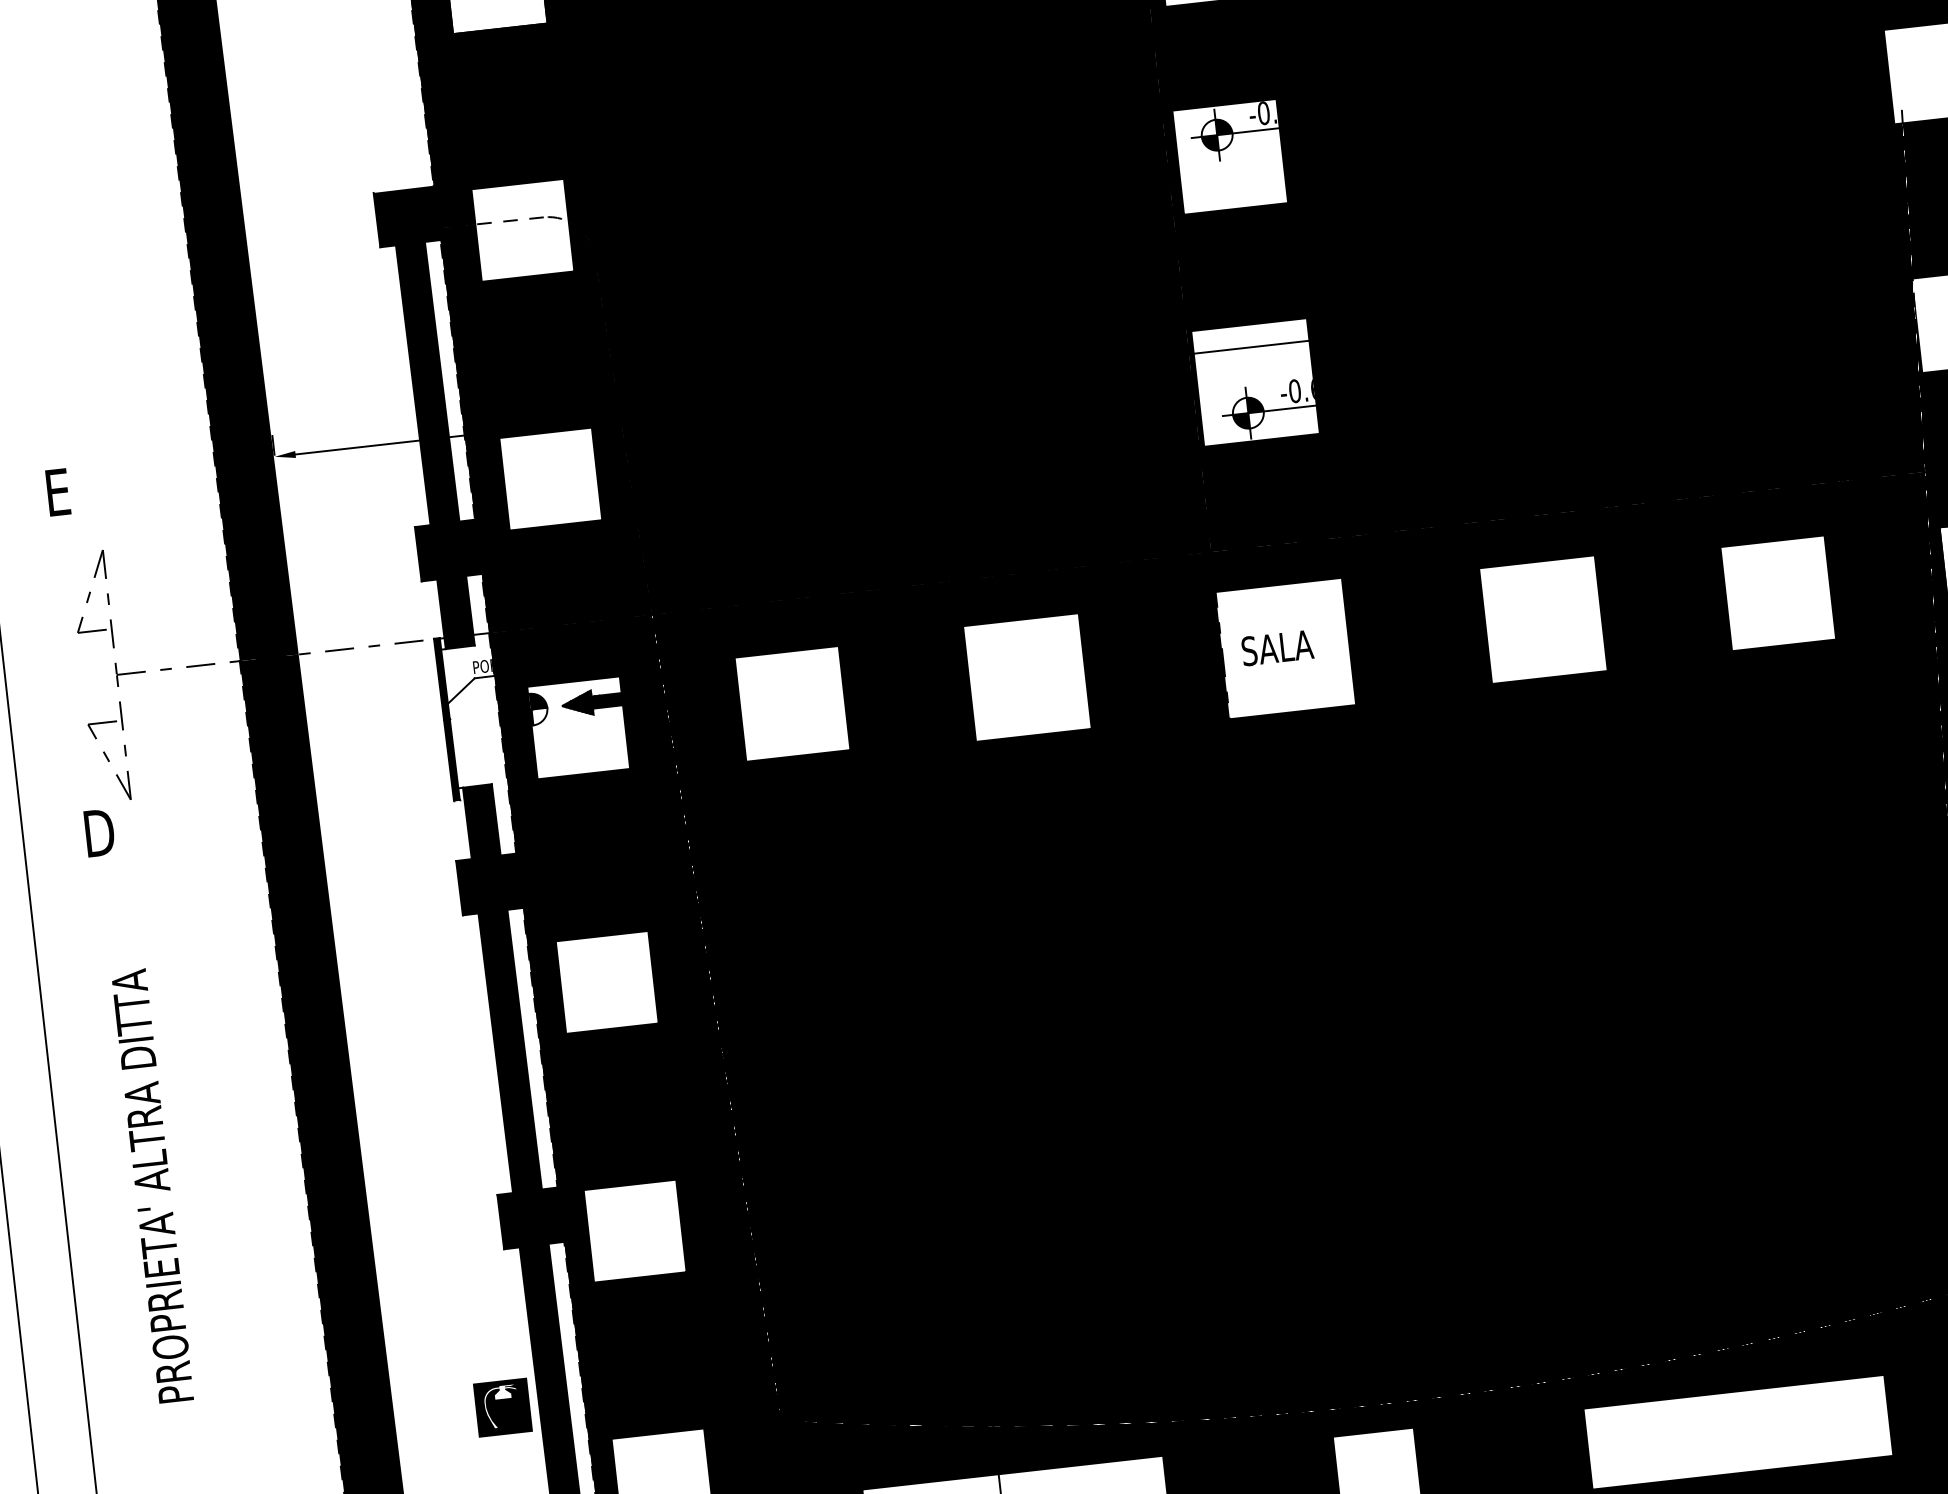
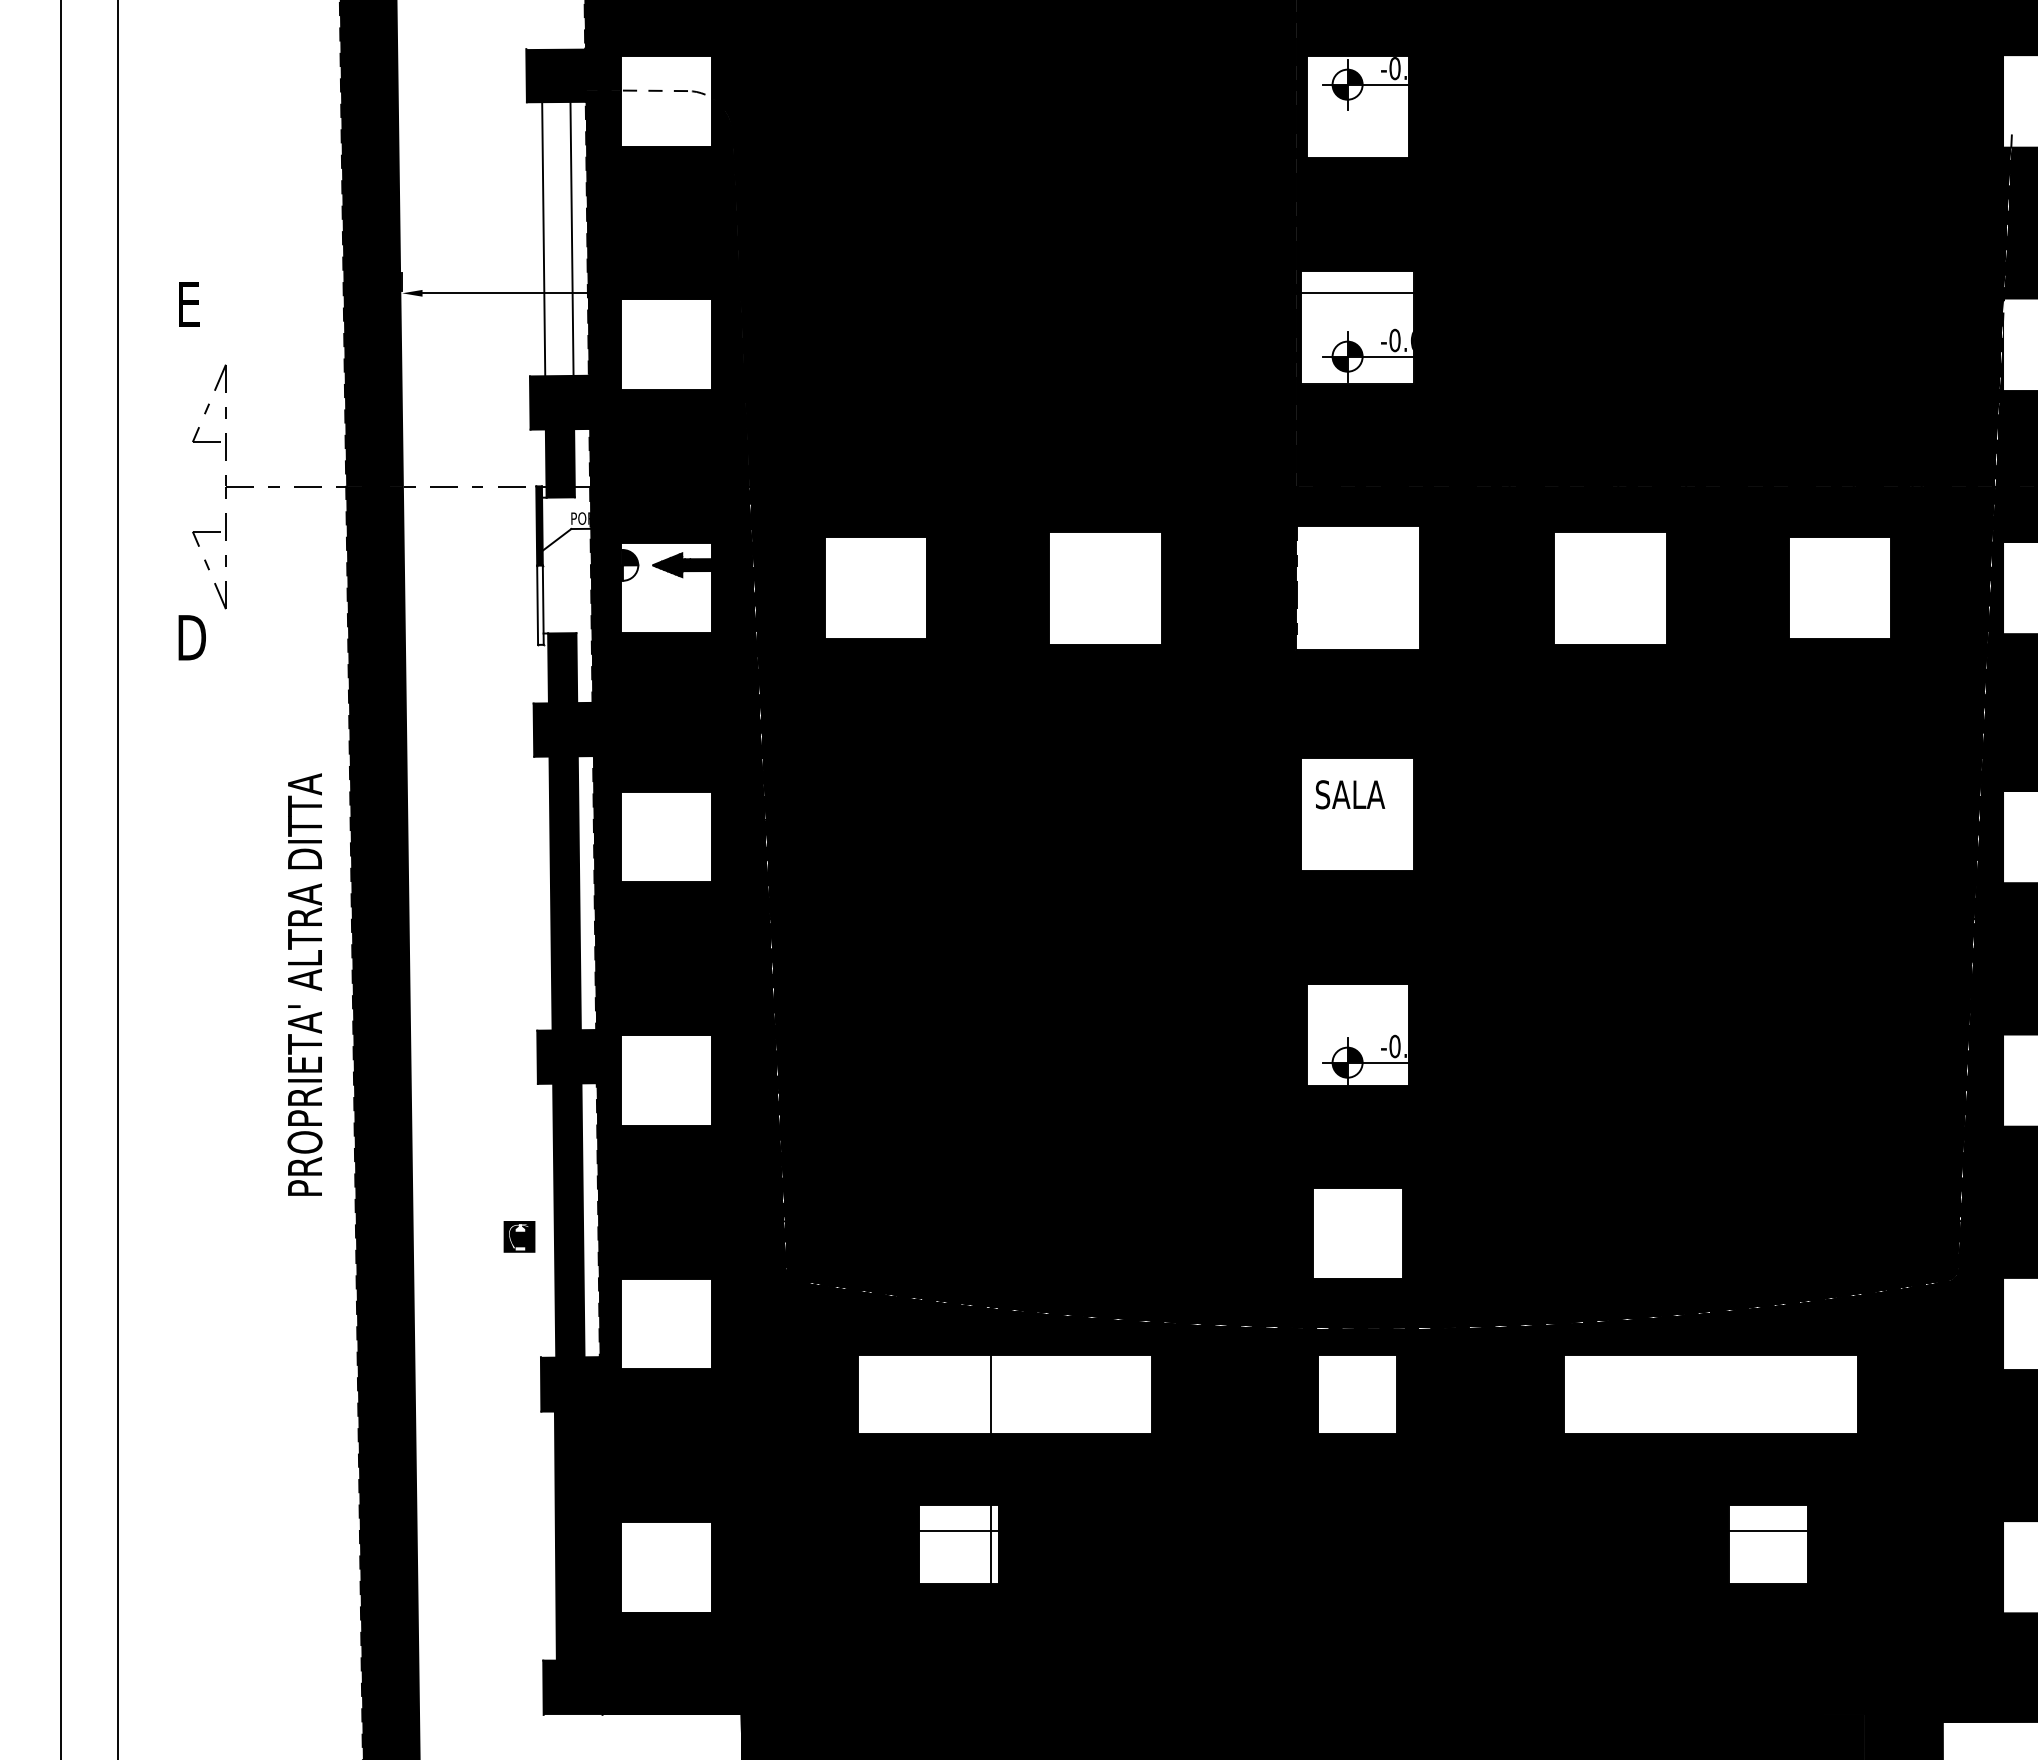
fill: (427, 382) -> (557, 238), removed
text: (1277, 647) -> (1350, 794), moved
fill: (451, 759) -> (540, 604), removed
text: (151, 1185) -> (304, 984), moved
part: (502, 1407) -> (519, 1236), size x0.6

